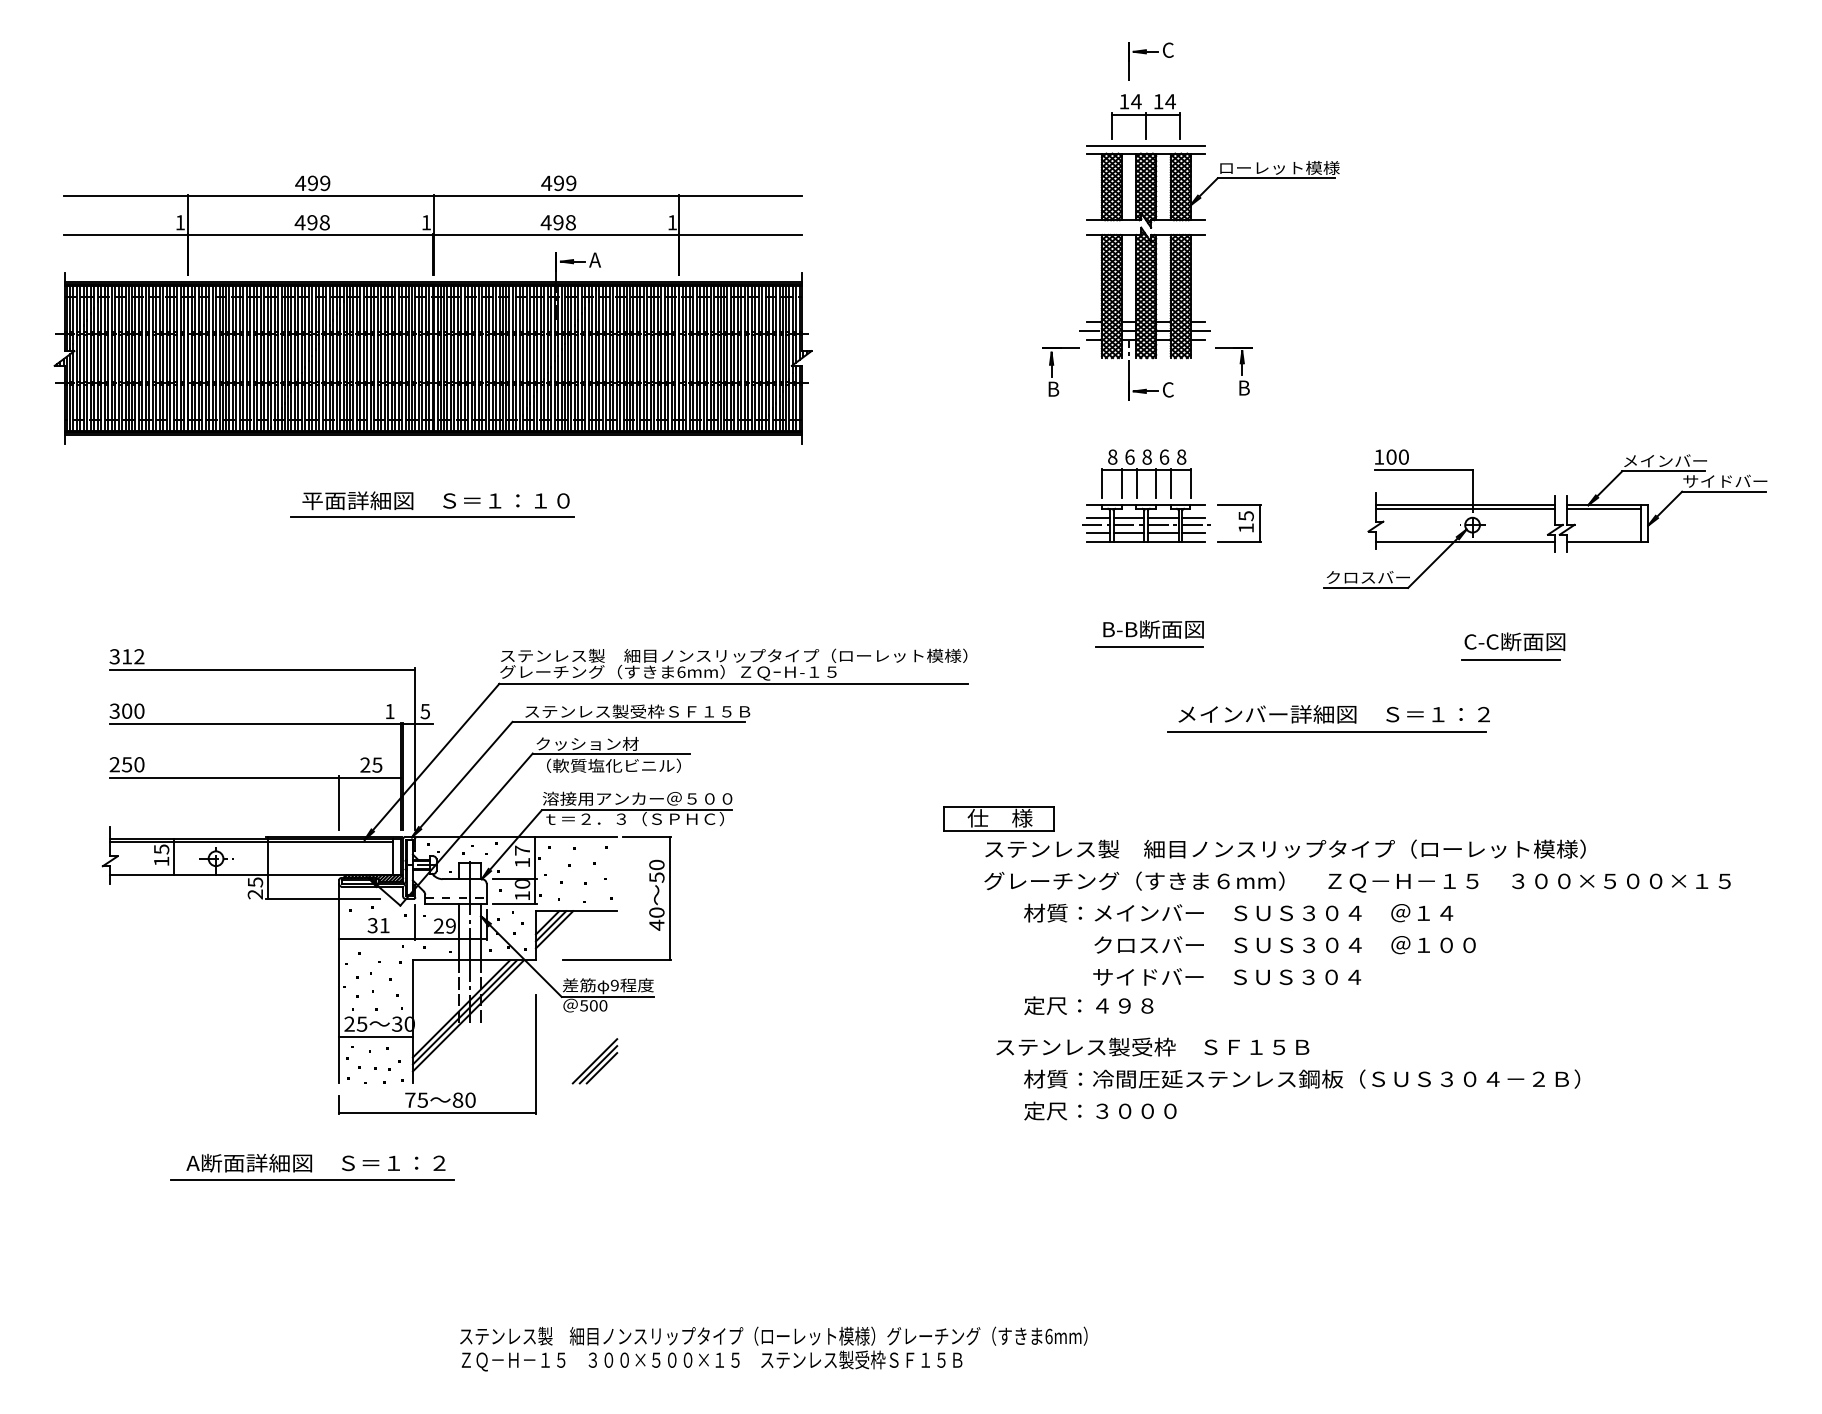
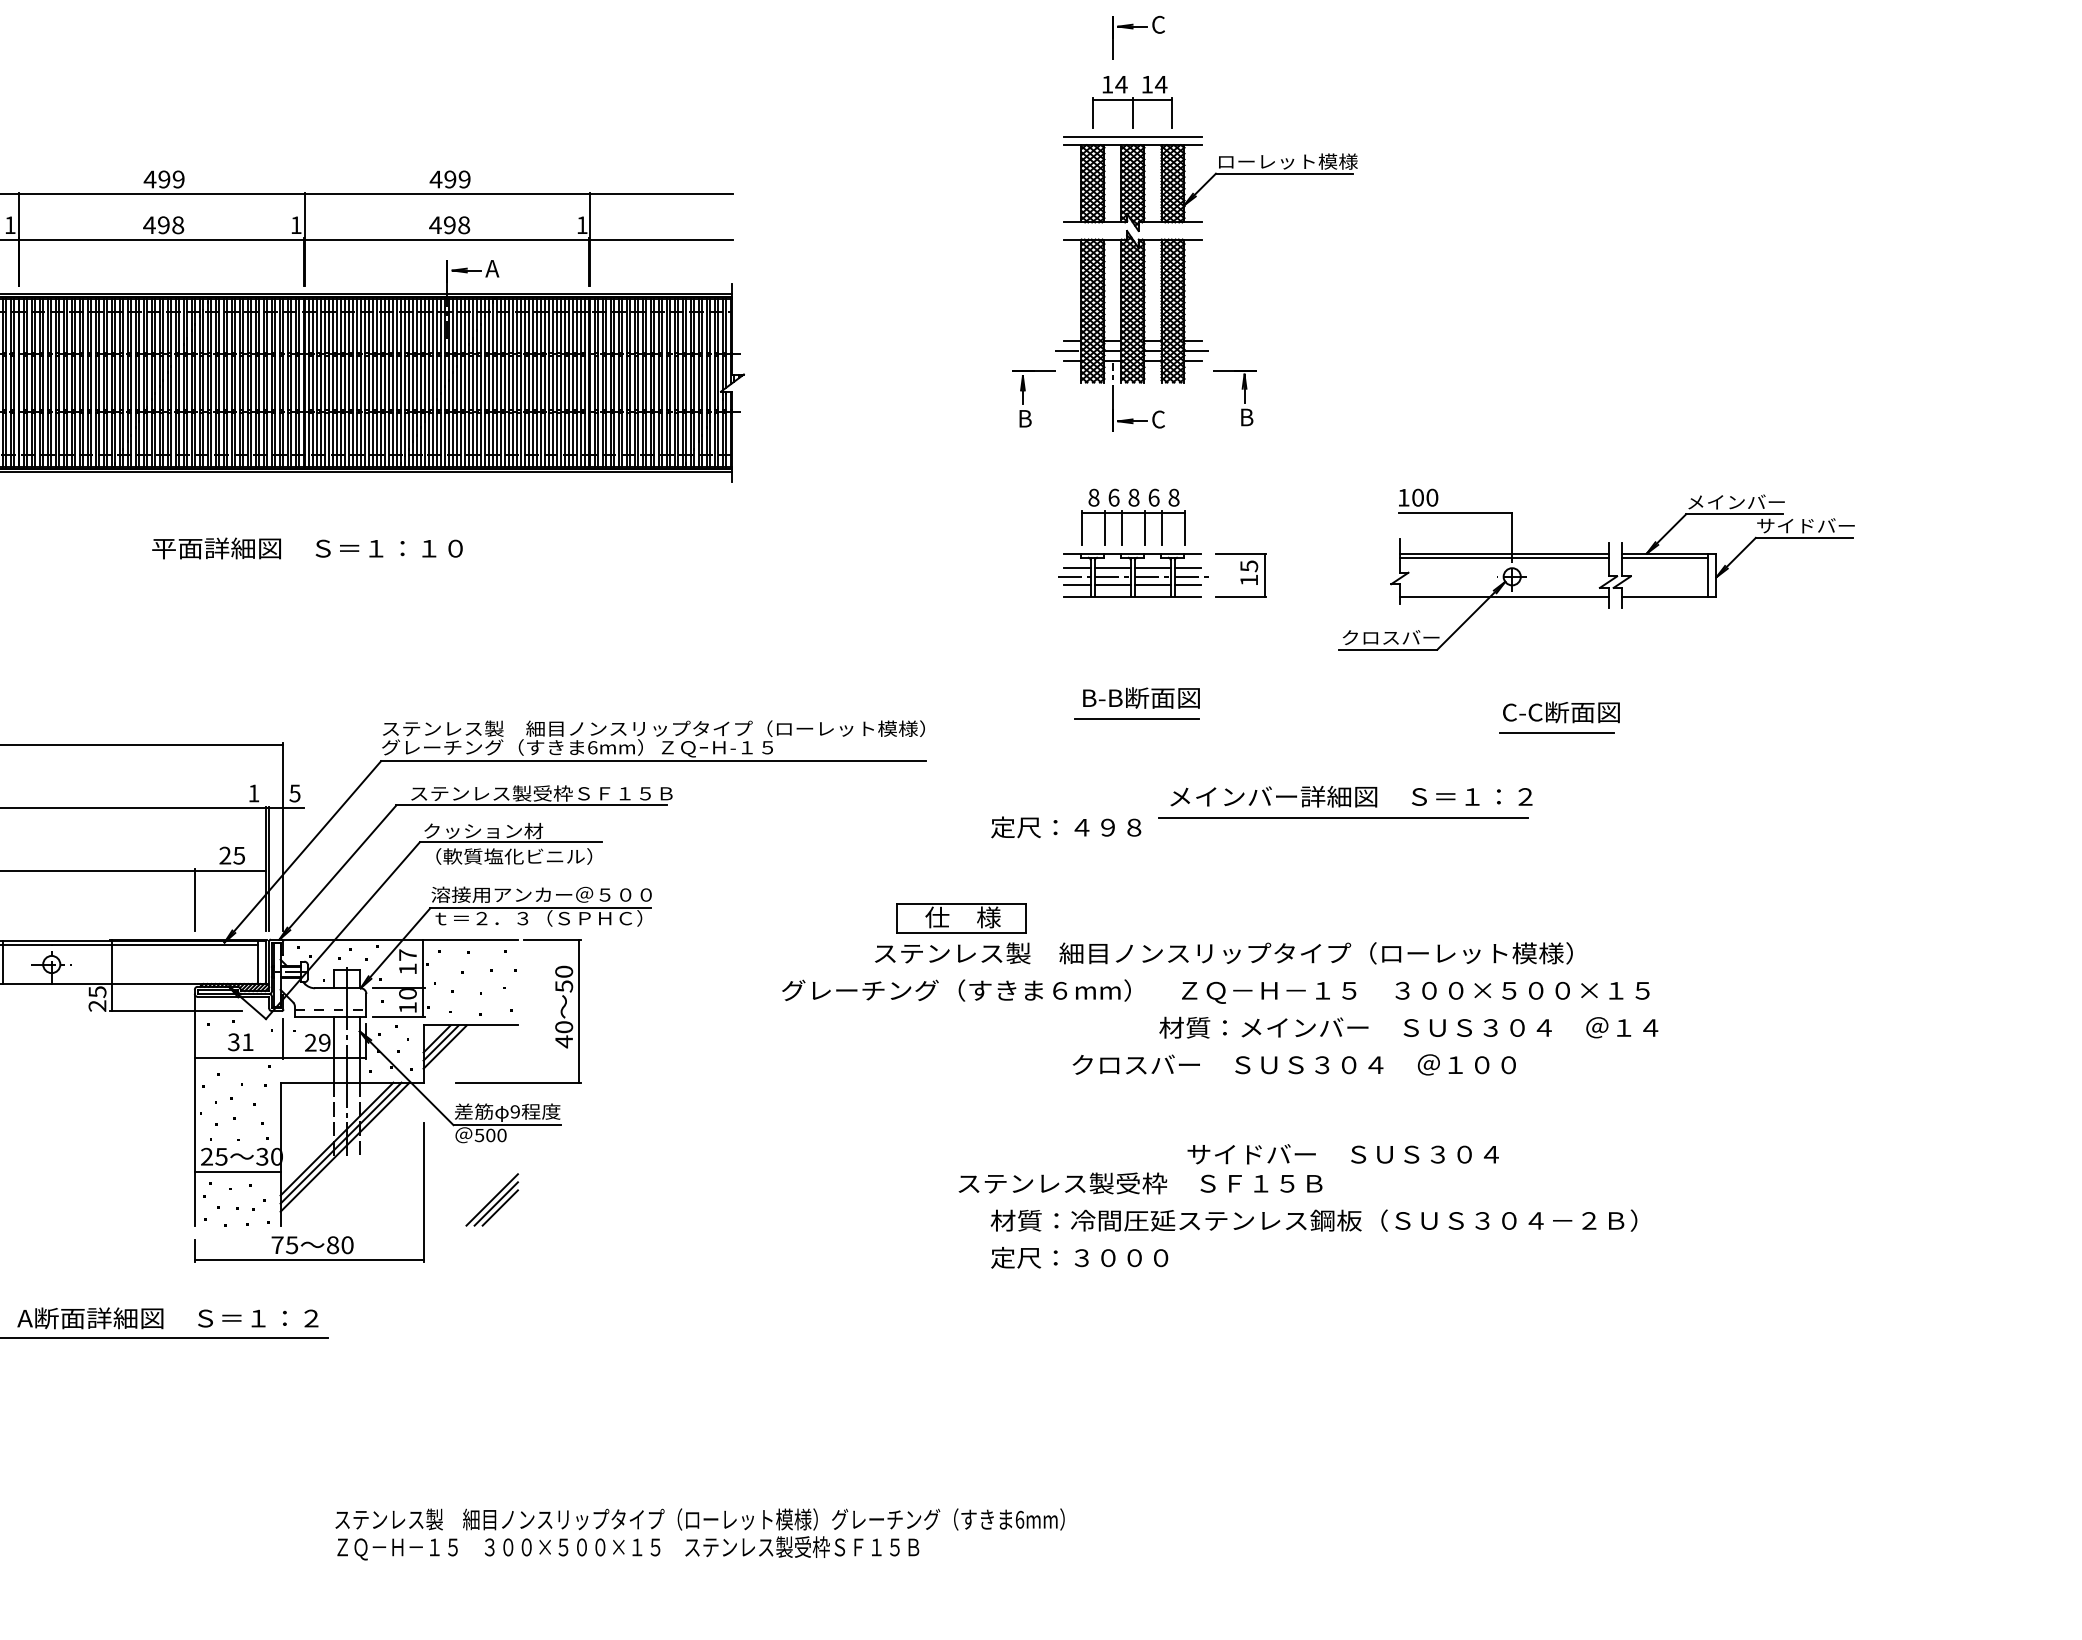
line: (432, 517) -> (303, 567), removed
text: (1285, 848) -> (1223, 952), moved
text: (1357, 881) -> (1215, 990), moved
text: (1238, 912) -> (1408, 1027), moved
text: (1227, 976) -> (1343, 1153), moved
text: (1088, 1005) -> (1065, 827), moved

